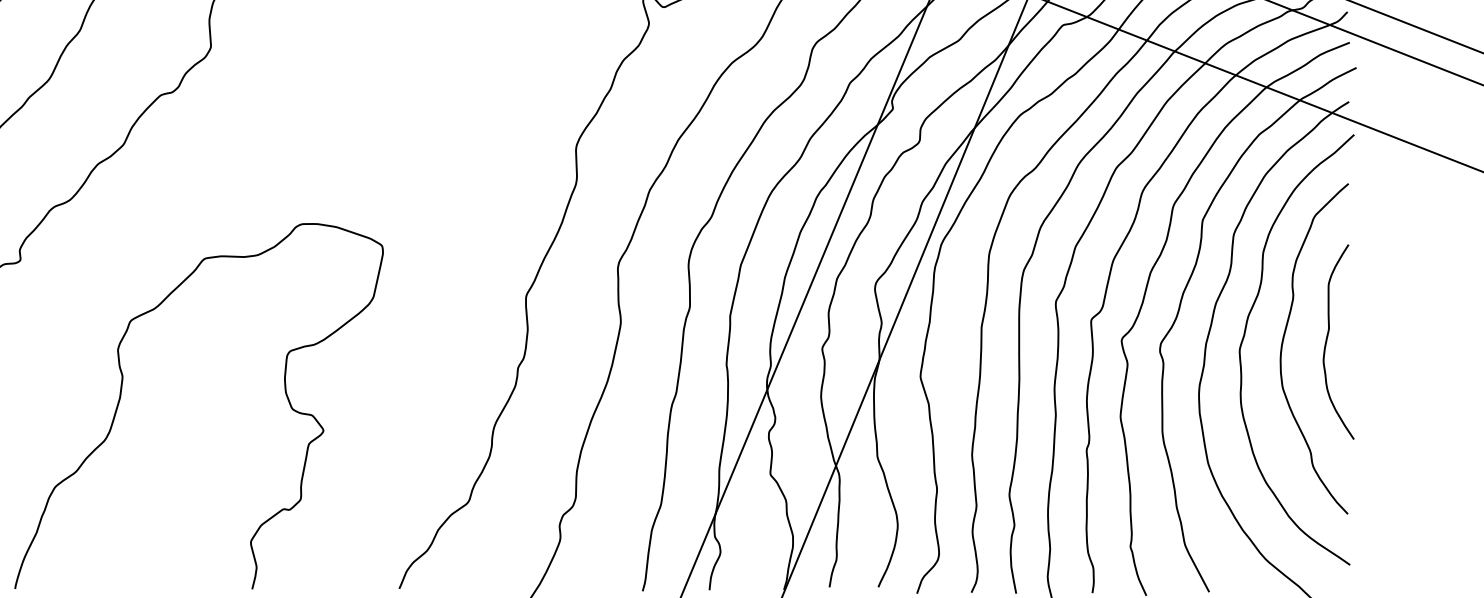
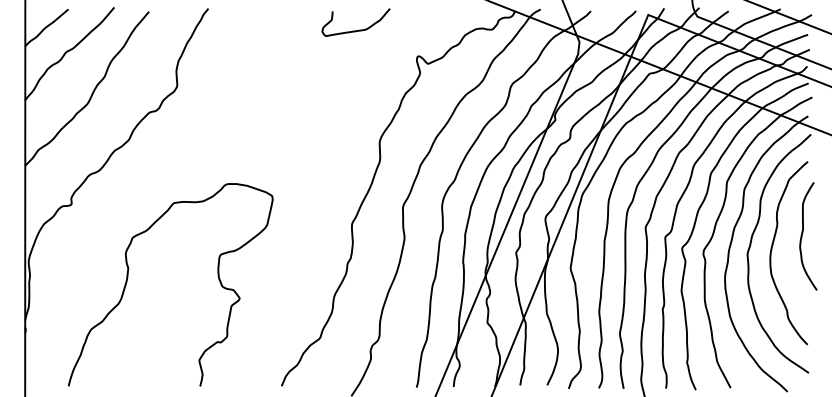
curve: (1329, 336) -> (803, 233), moved

